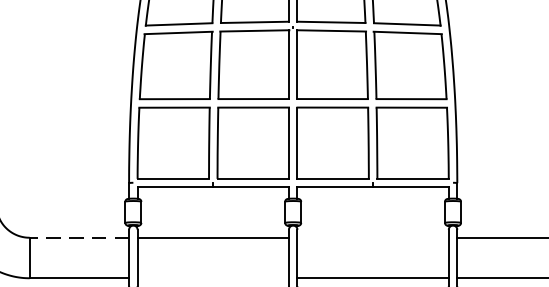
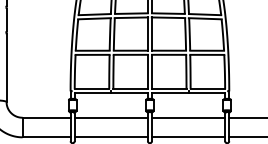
line: (79, 237) -> (46, 117), dashed -> solid
line: (372, 237) -> (188, 117), added
line: (211, 278) -> (110, 137), added

